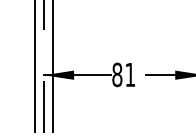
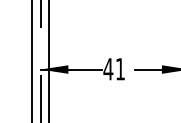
text: (117, 75) -> (108, 69), 81 -> 41

